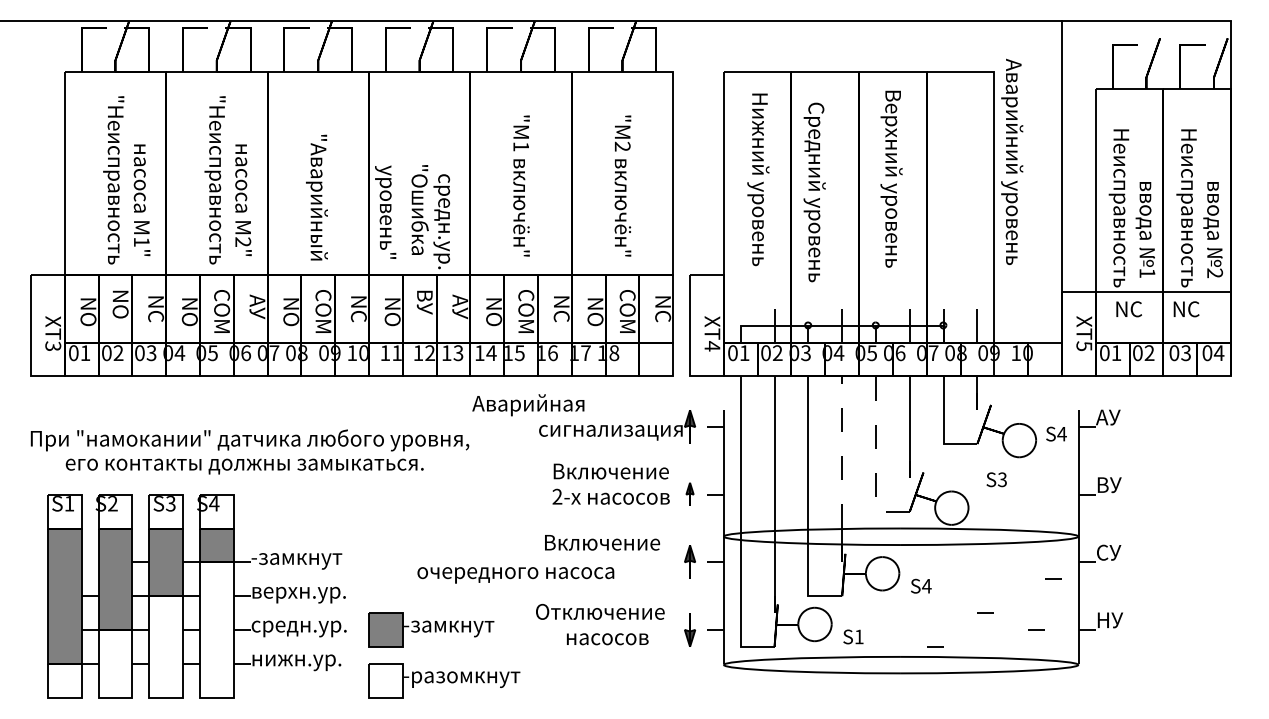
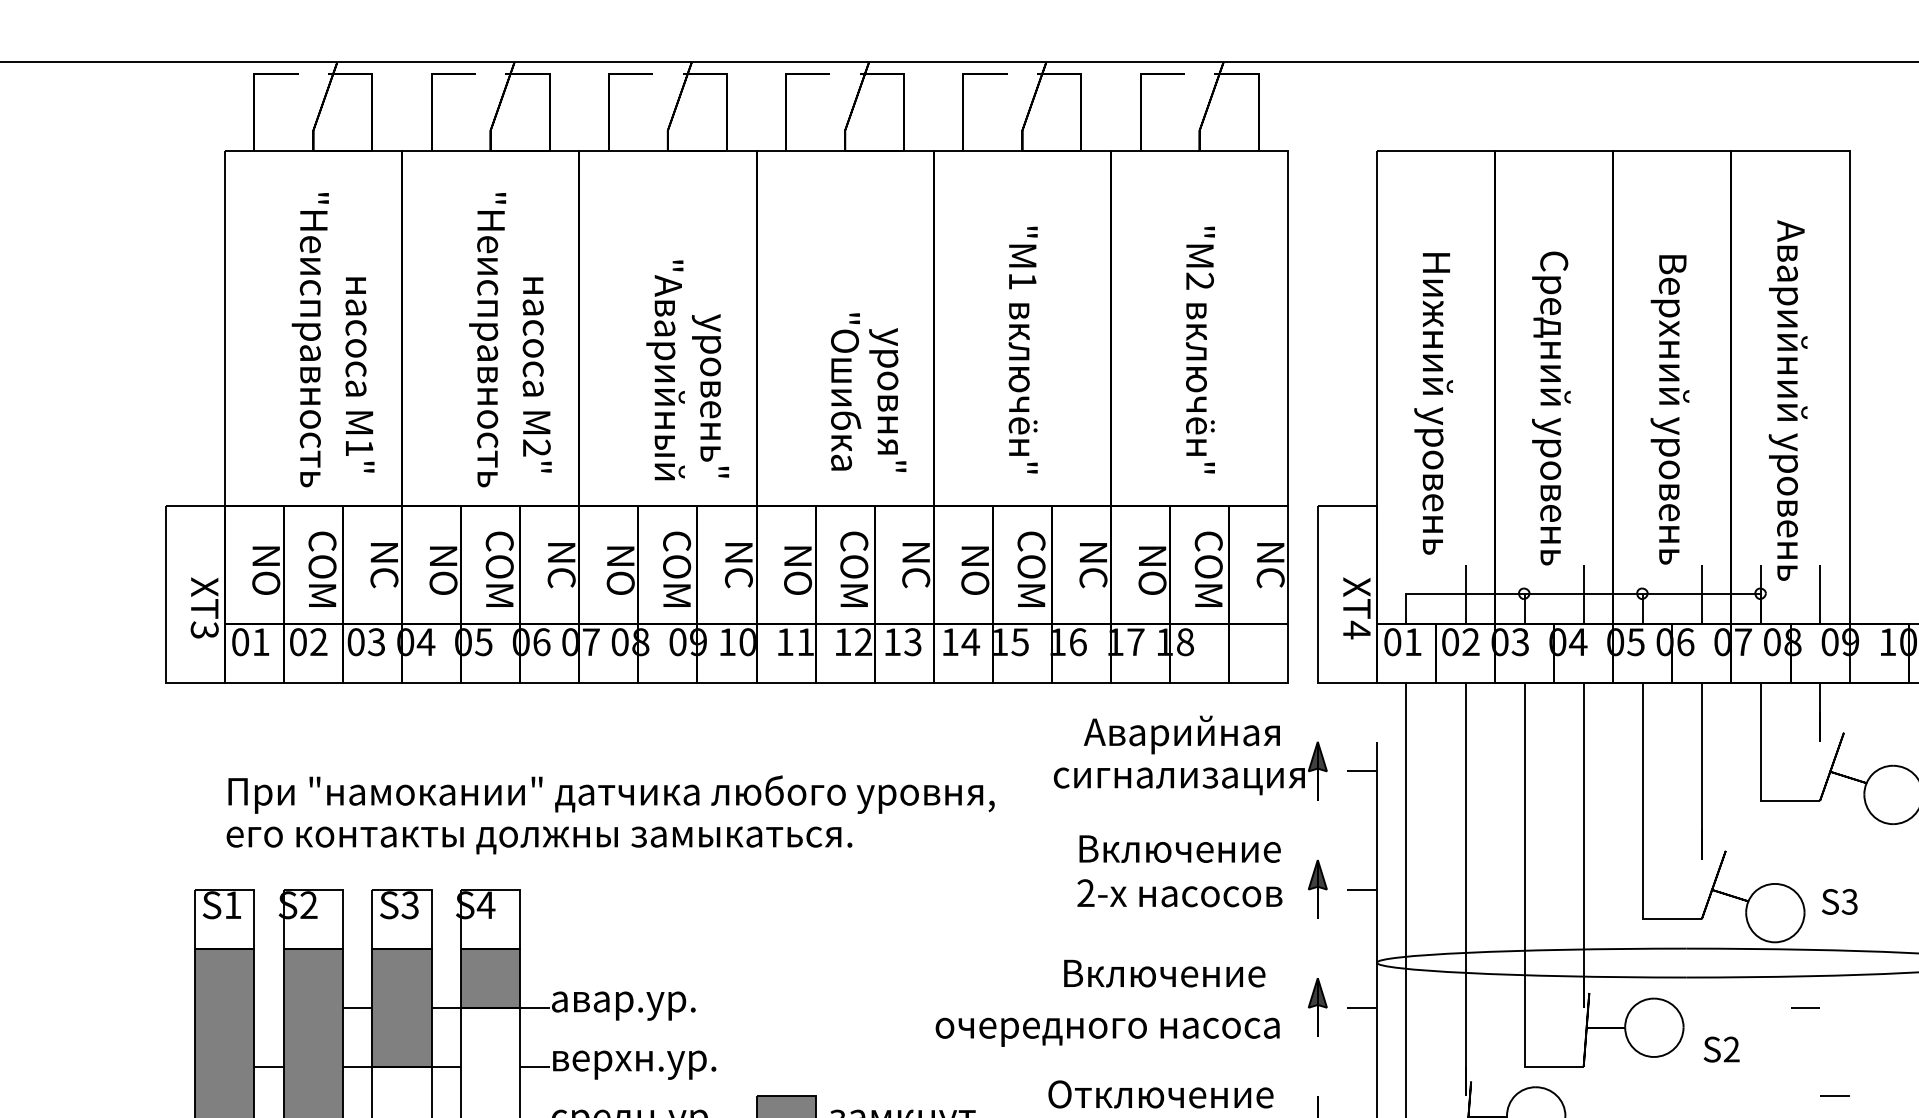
text: (1012, 161) -> (1788, 399), moved
text: (891, 178) -> (1669, 408), moved
text: (758, 179) -> (1433, 403), moved
text: (814, 192) -> (1551, 408), moved
text: (385, 211) -> (710, 394), moved
text: (443, 221) -> (886, 412), средн.ур. -> уровня"
text: (257, 308) -> (561, 564), АУ -> NC
text: (460, 308) -> (916, 564), АУ -> NC
text: (120, 311) -> (322, 569), NO -> COM
text: (424, 311) -> (853, 569), ВУ -> COM
text: (528, 405) -> (1182, 735), moved
text: (249, 440) -> (610, 794), moved
line: (842, 451) -> (1584, 814), dashed -> solid
line: (875, 460) -> (1641, 829), dashed -> solid
text: (996, 479) -> (1839, 901), moved
part: (689, 494) -> (1316, 889), size x1.43
text: (296, 561) -> (629, 1006), -замкнут -> авар.ур.
line: (968, 561) -> (1804, 1006), added
text: (515, 575) -> (1107, 1032), moved
text: (926, 585) -> (1731, 1048), S4 -> S2

